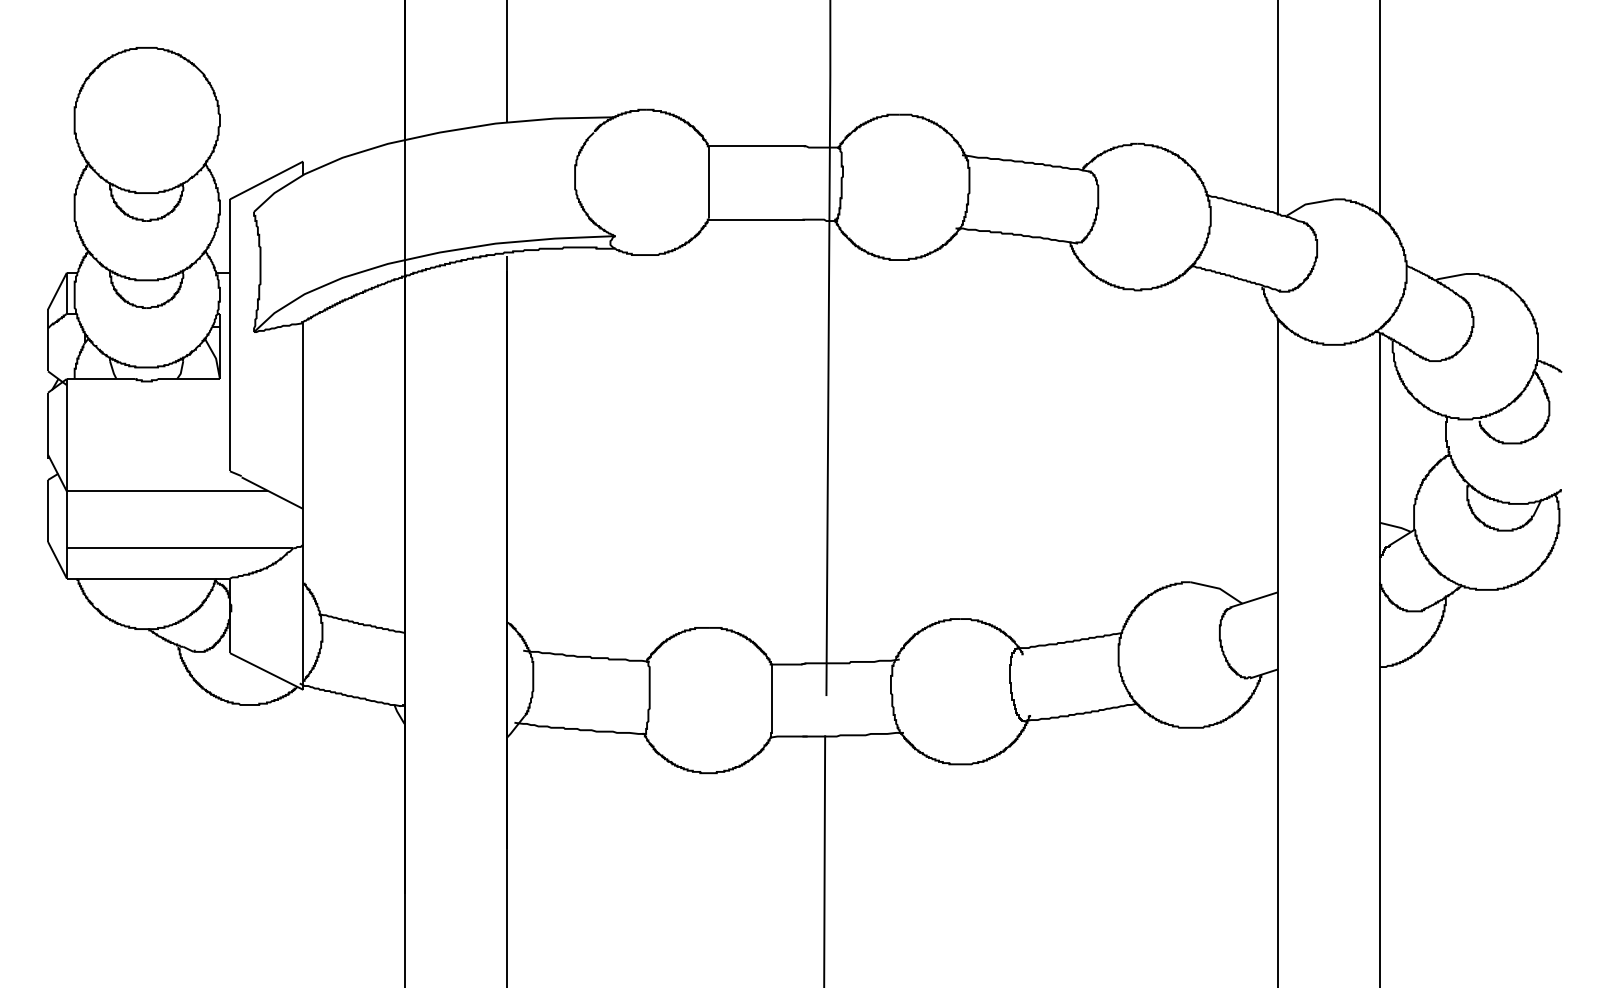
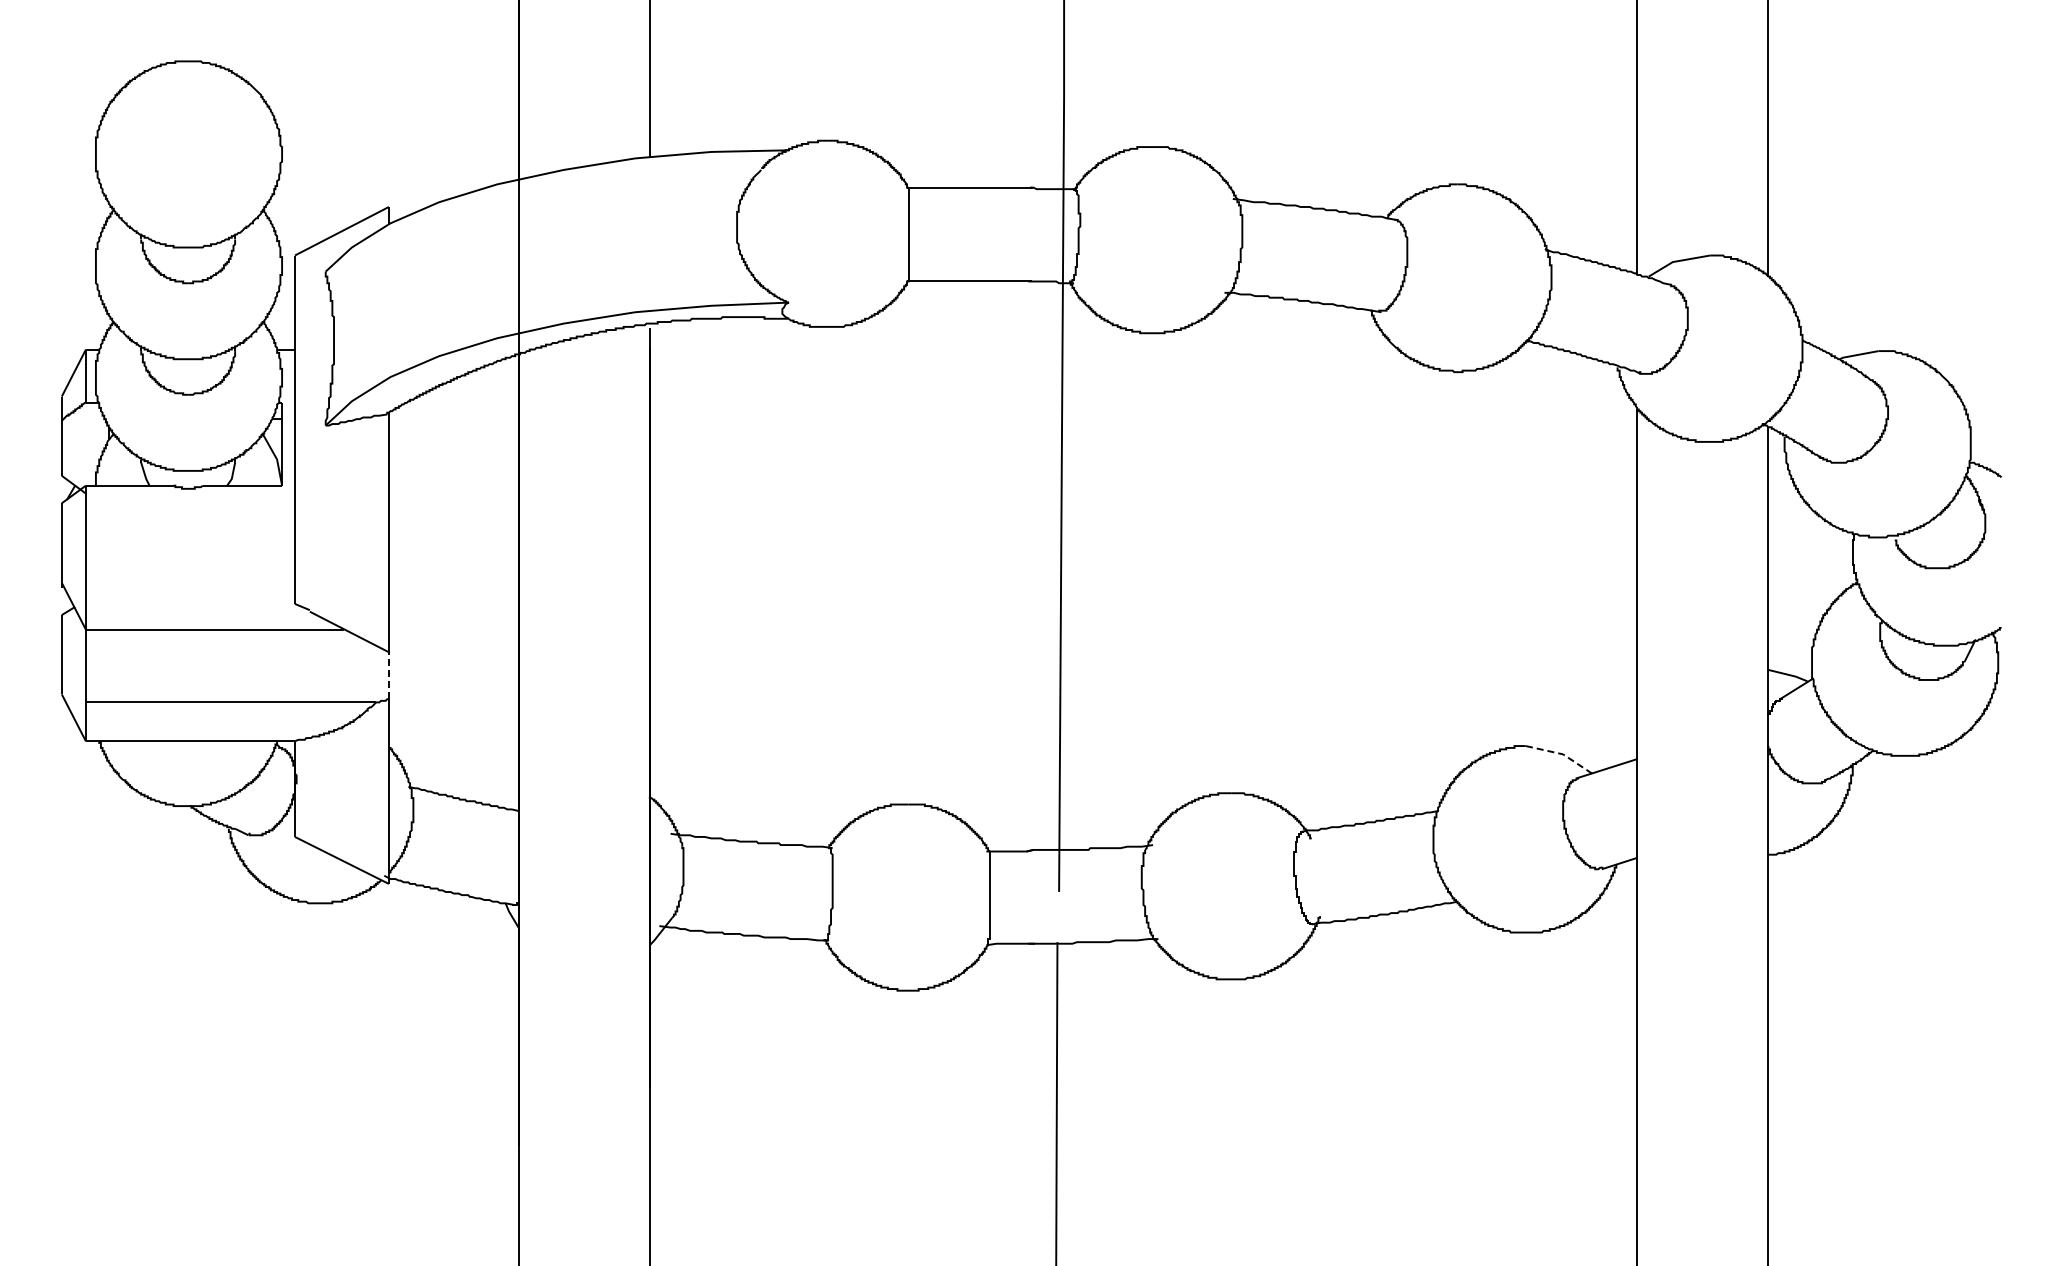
line: (303, 527) -> (388, 675), solid -> dashed
line: (1218, 588) -> (1561, 753), solid -> dashed

